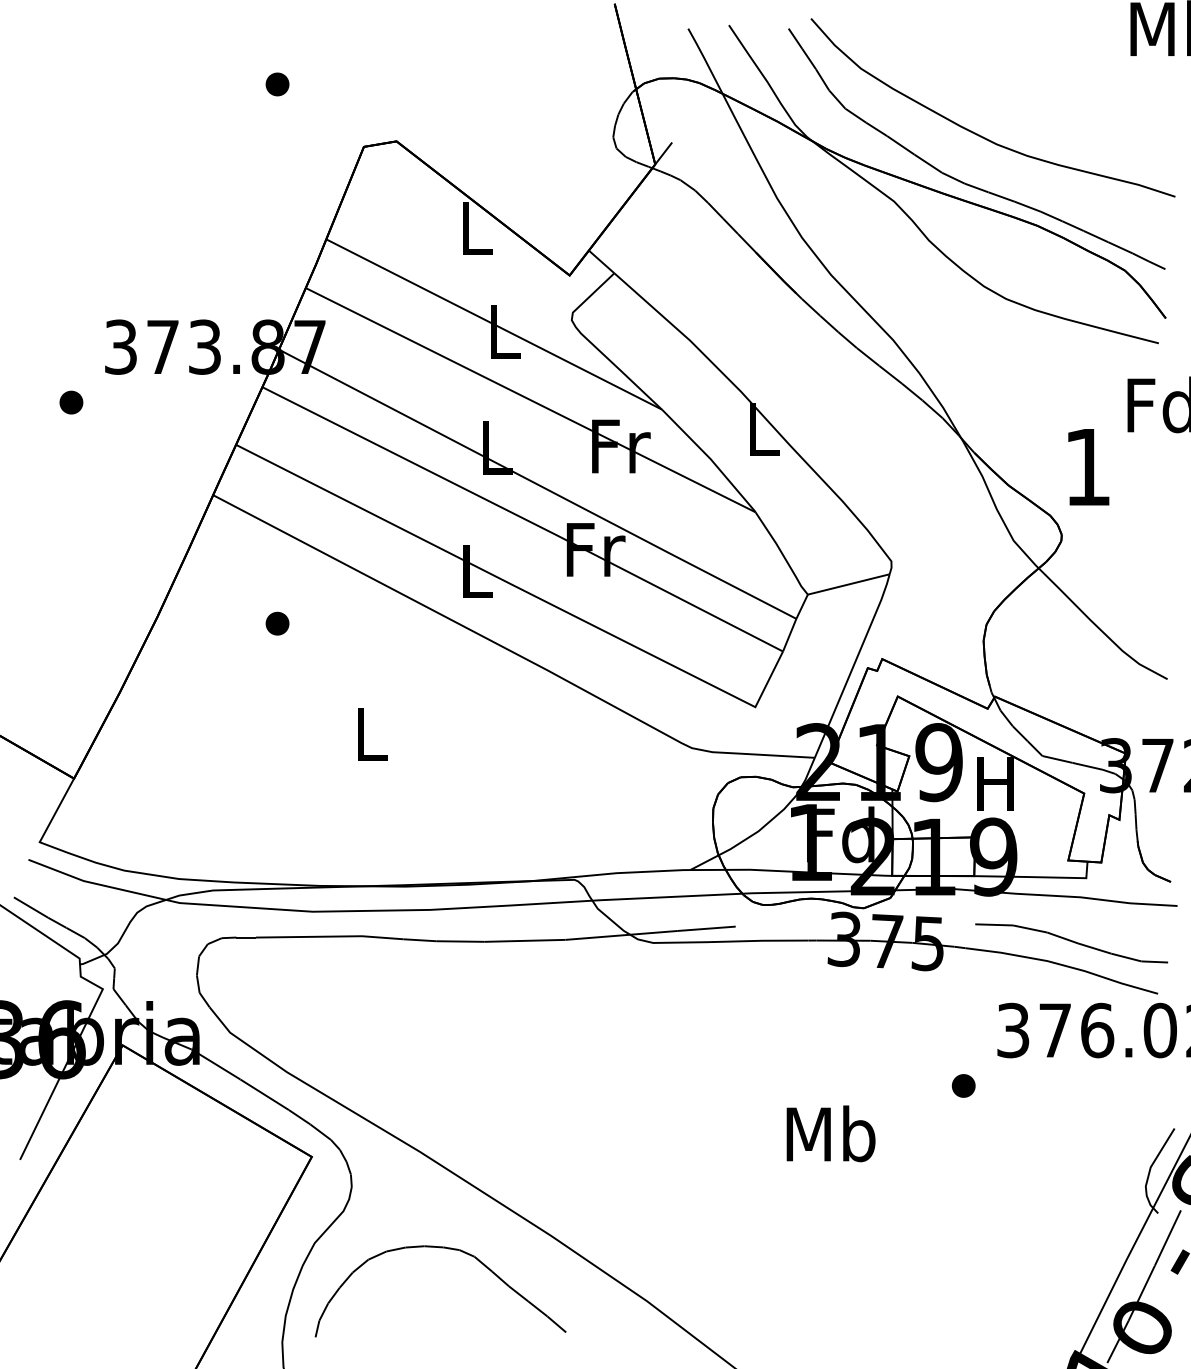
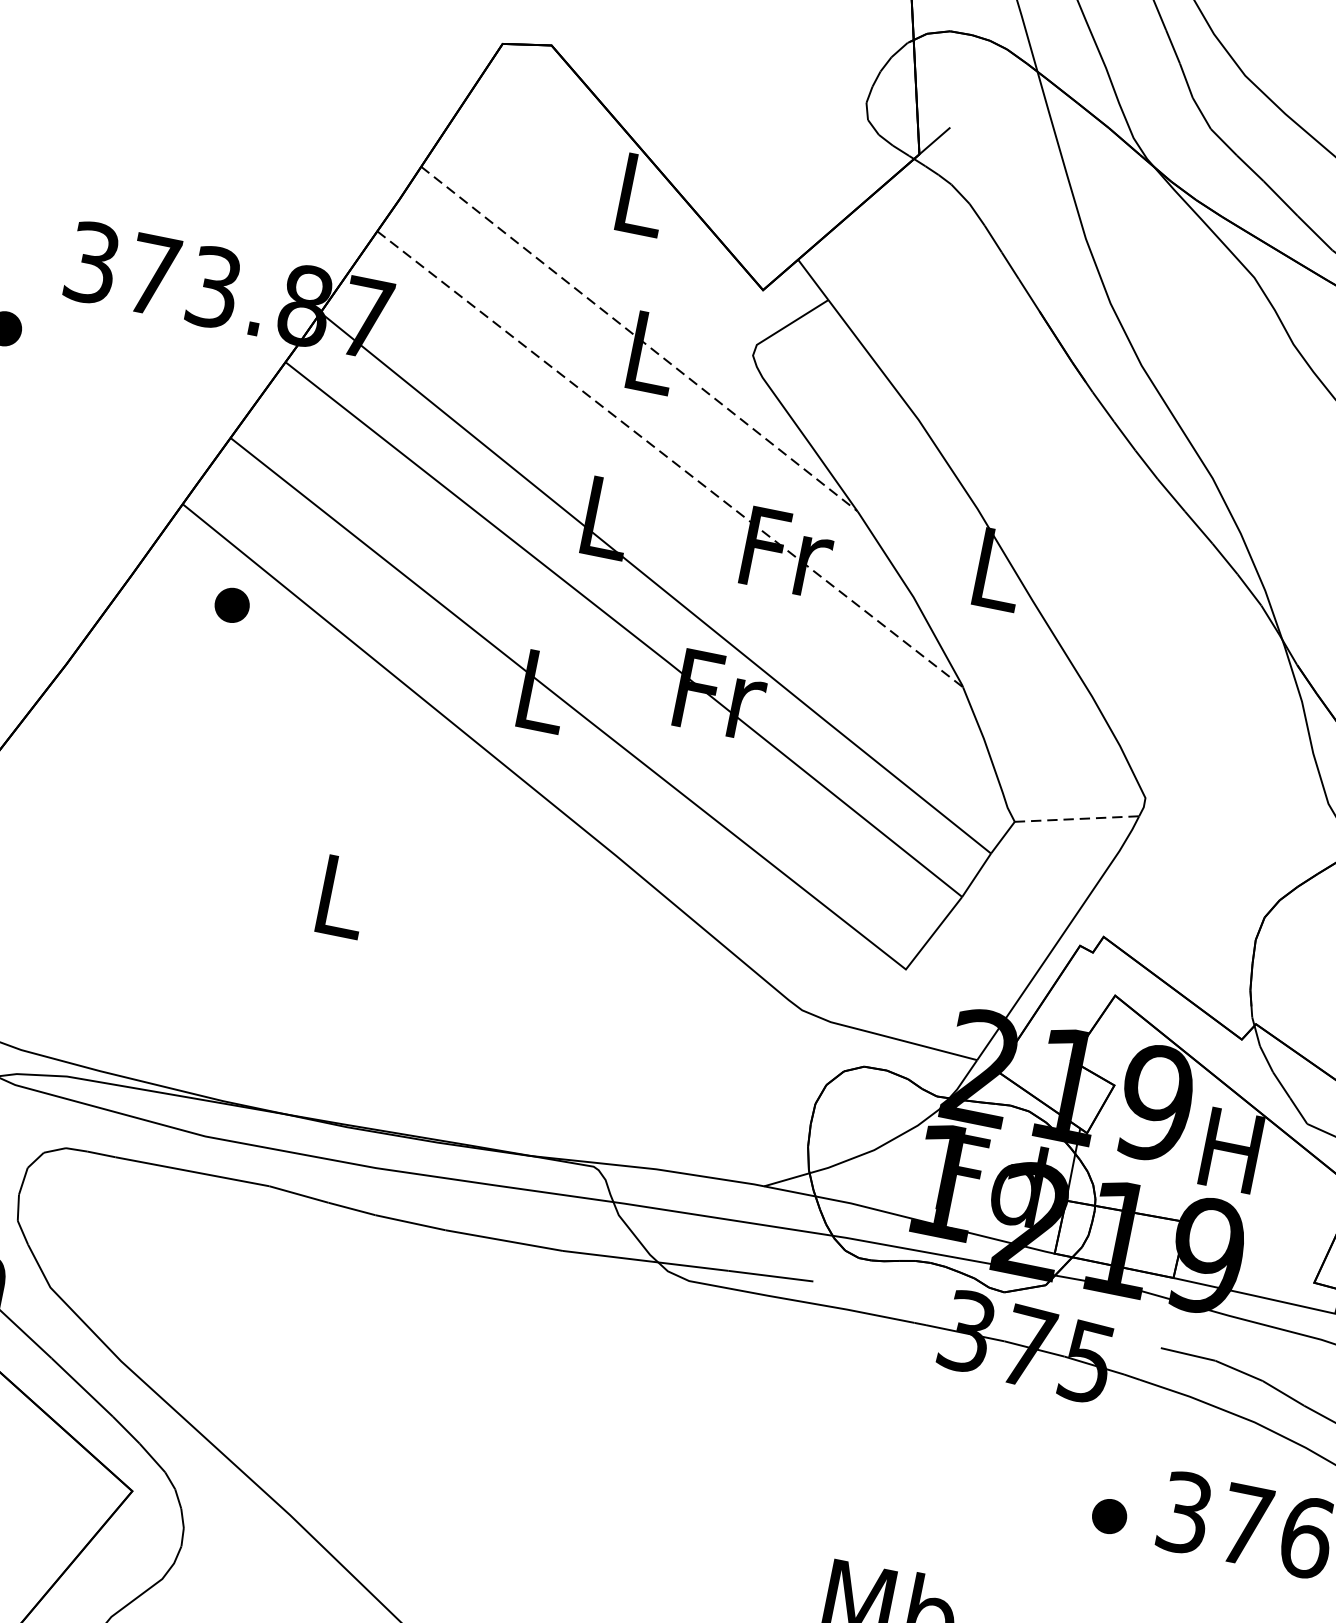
line: (494, 324) -> (639, 339), solid -> dashed
line: (531, 400) -> (671, 460), solid -> dashed
line: (849, 584) -> (1078, 819), solid -> dashed
part: (277, 623) -> (232, 605), moved
part: (963, 1085) -> (1109, 1515), moved

